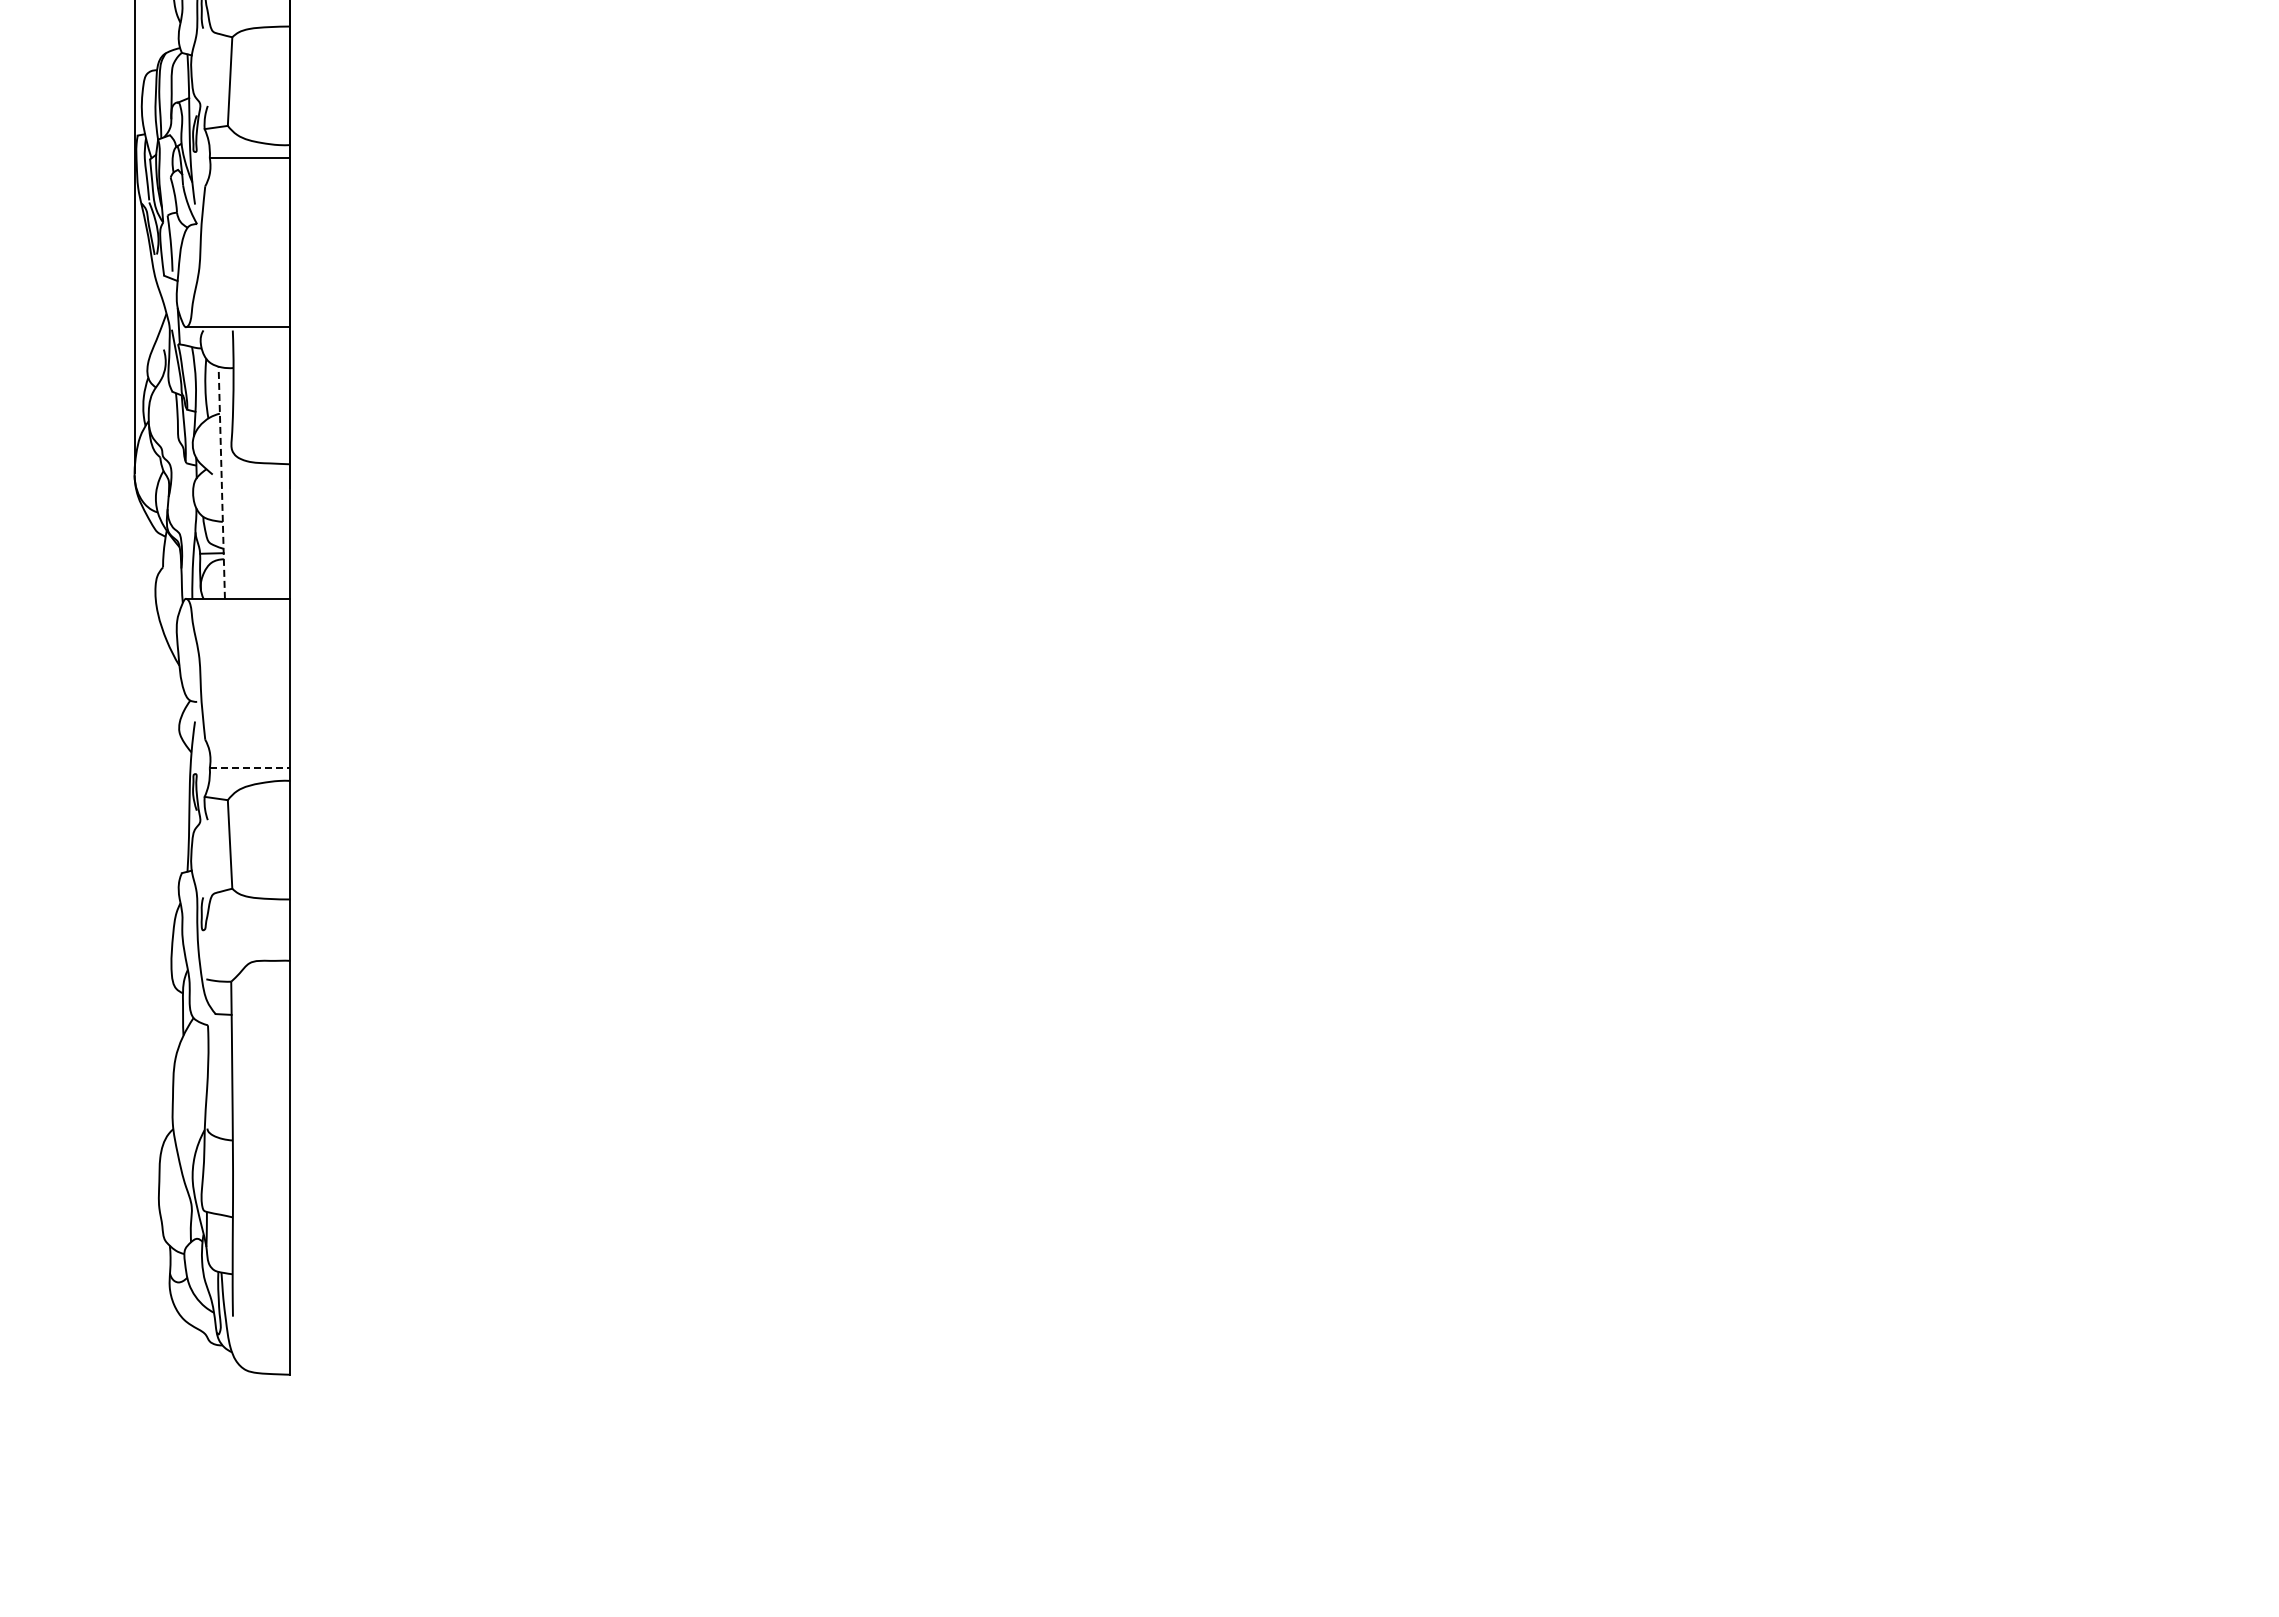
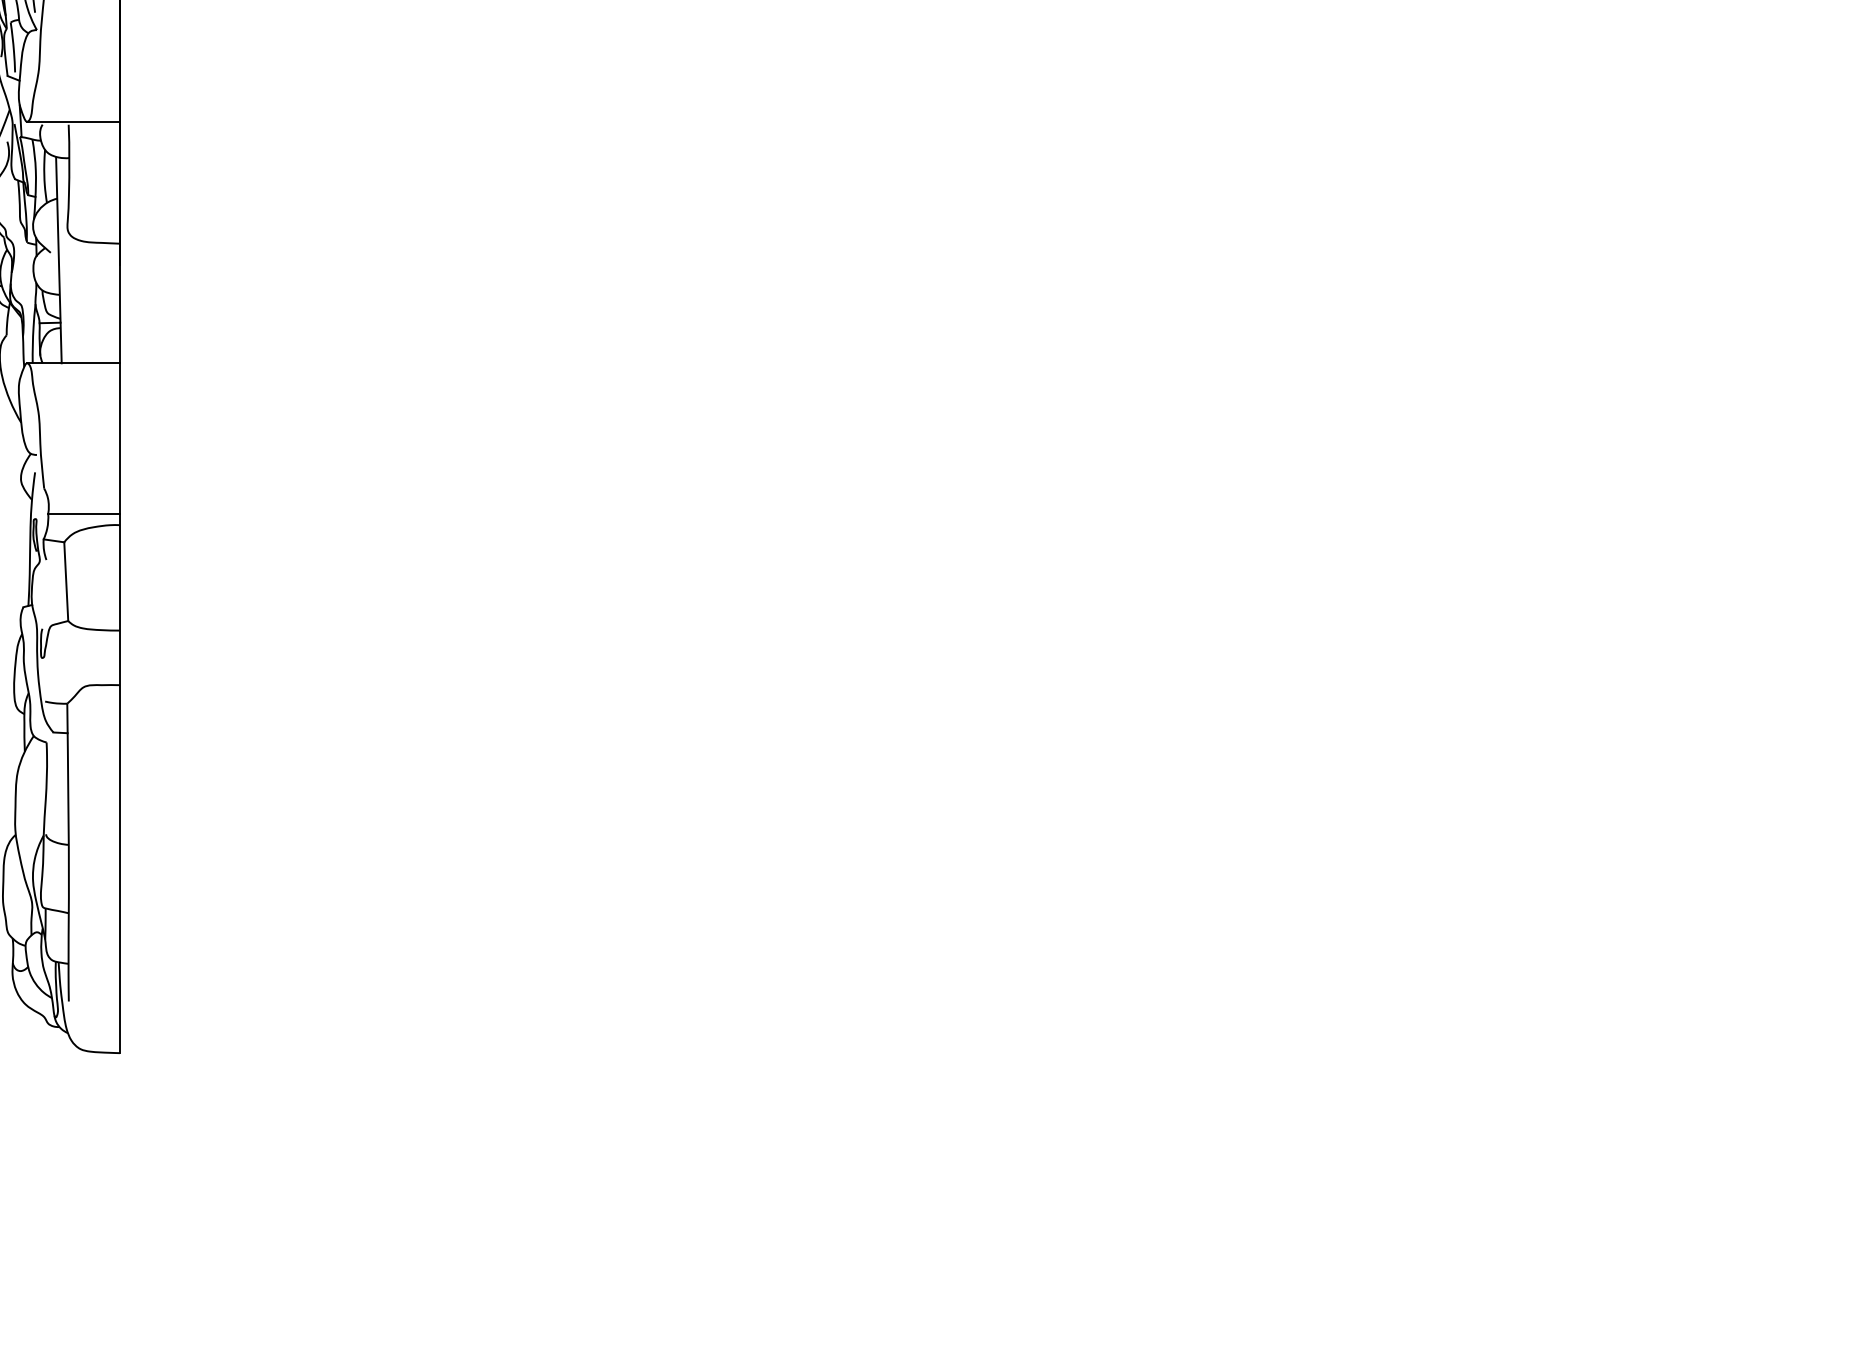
line: (221, 483) -> (58, 260), dashed -> solid
line: (250, 768) -> (84, 514), dashed -> solid

